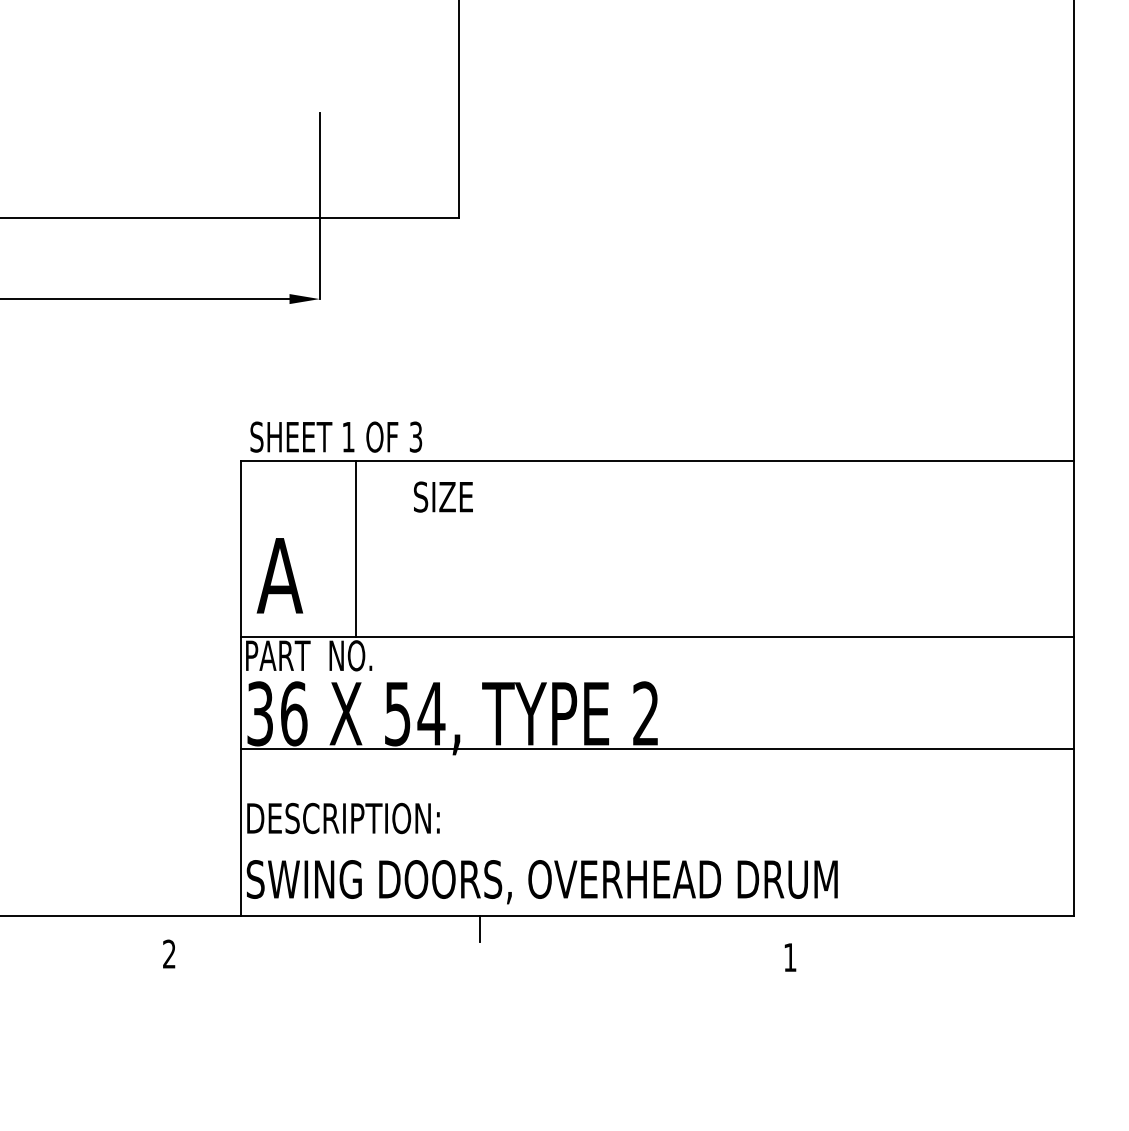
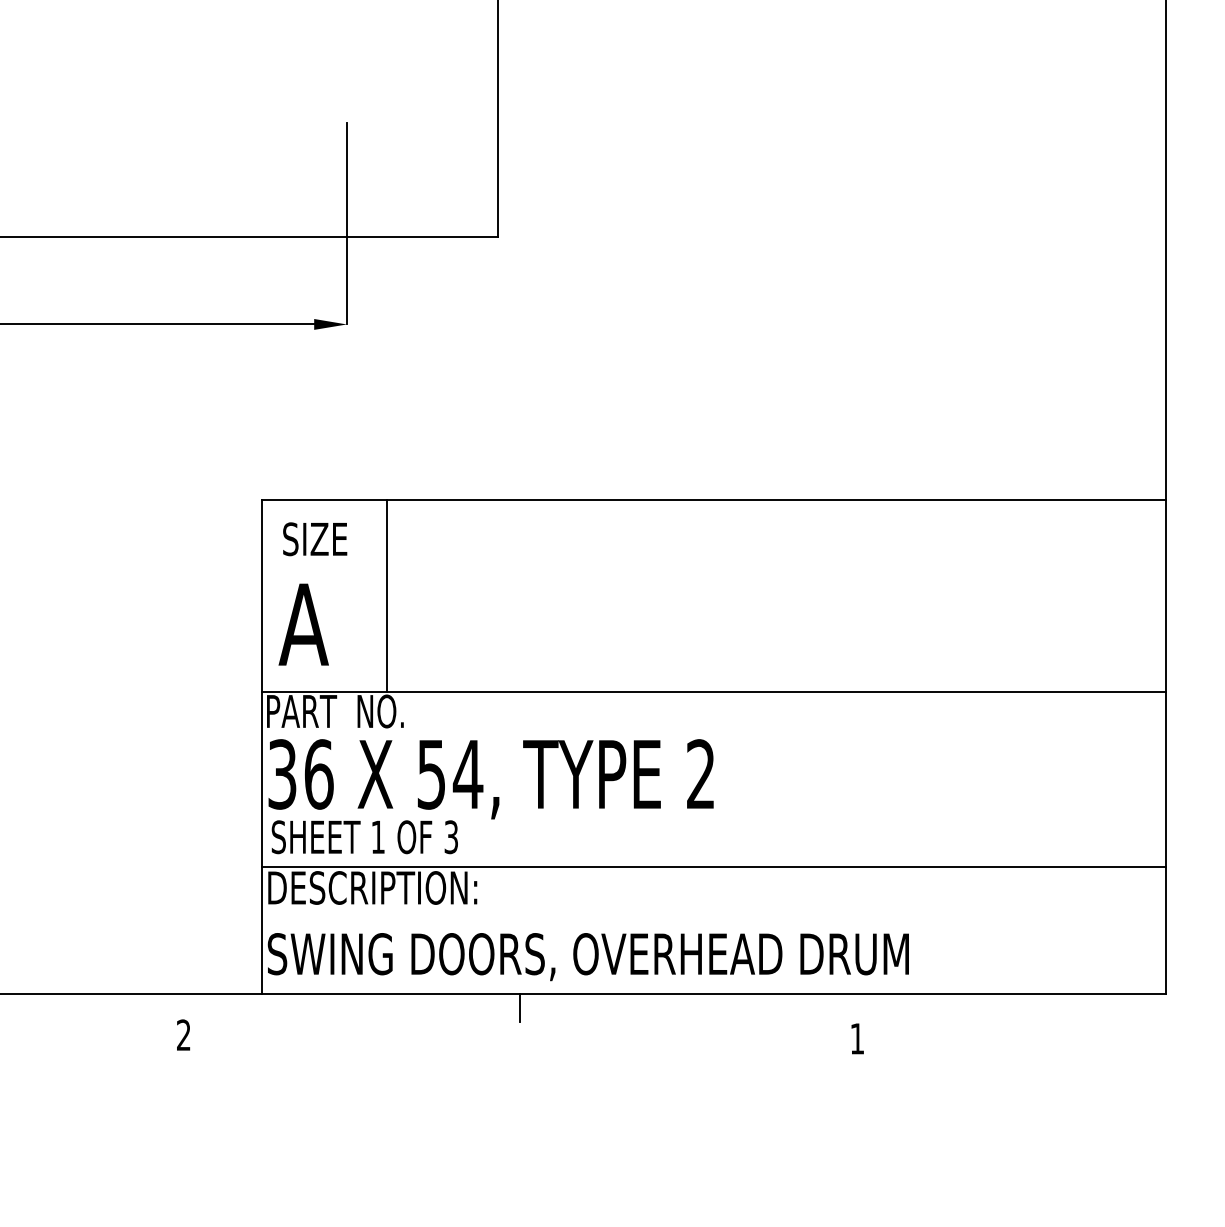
text: (335, 437) -> (364, 837), moved
text: (443, 497) -> (315, 539), moved
line: (657, 748) -> (713, 866), moved

